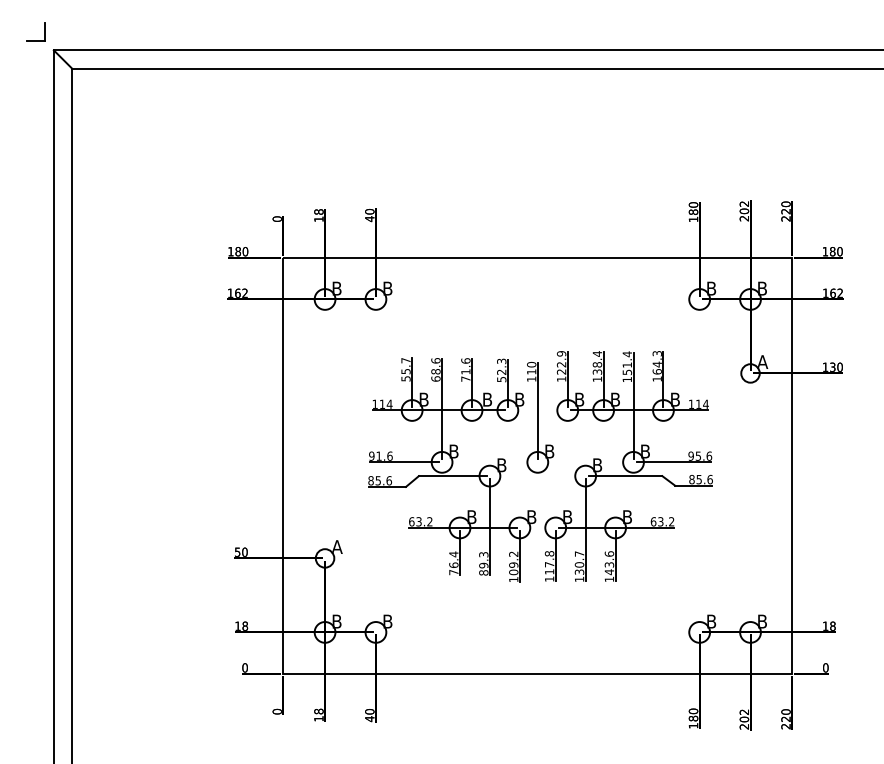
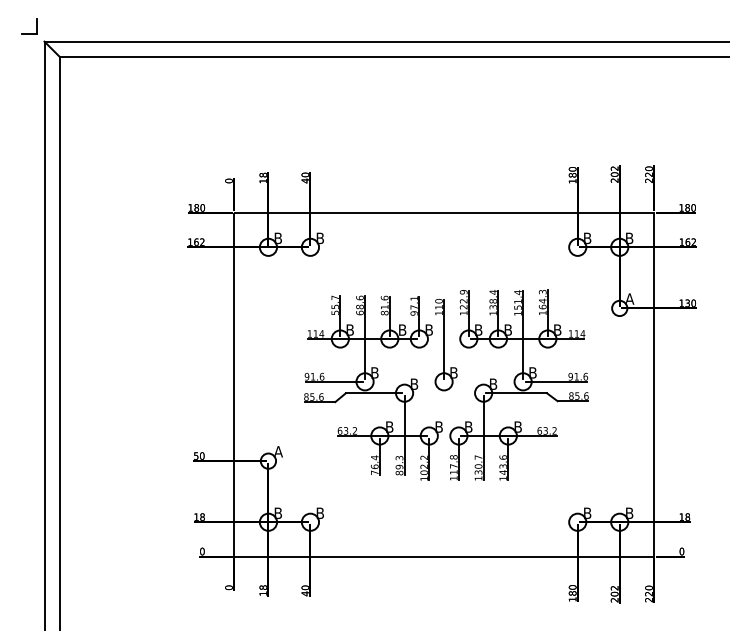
text: (501, 370) -> (414, 306), 52.3 -> 97.1
text: (465, 378) -> (384, 312), 71.6 -> 81.6
text: (697, 455) -> (575, 376), 95.6 -> 91.6
text: (513, 564) -> (424, 466), 109.2 -> 102.2

